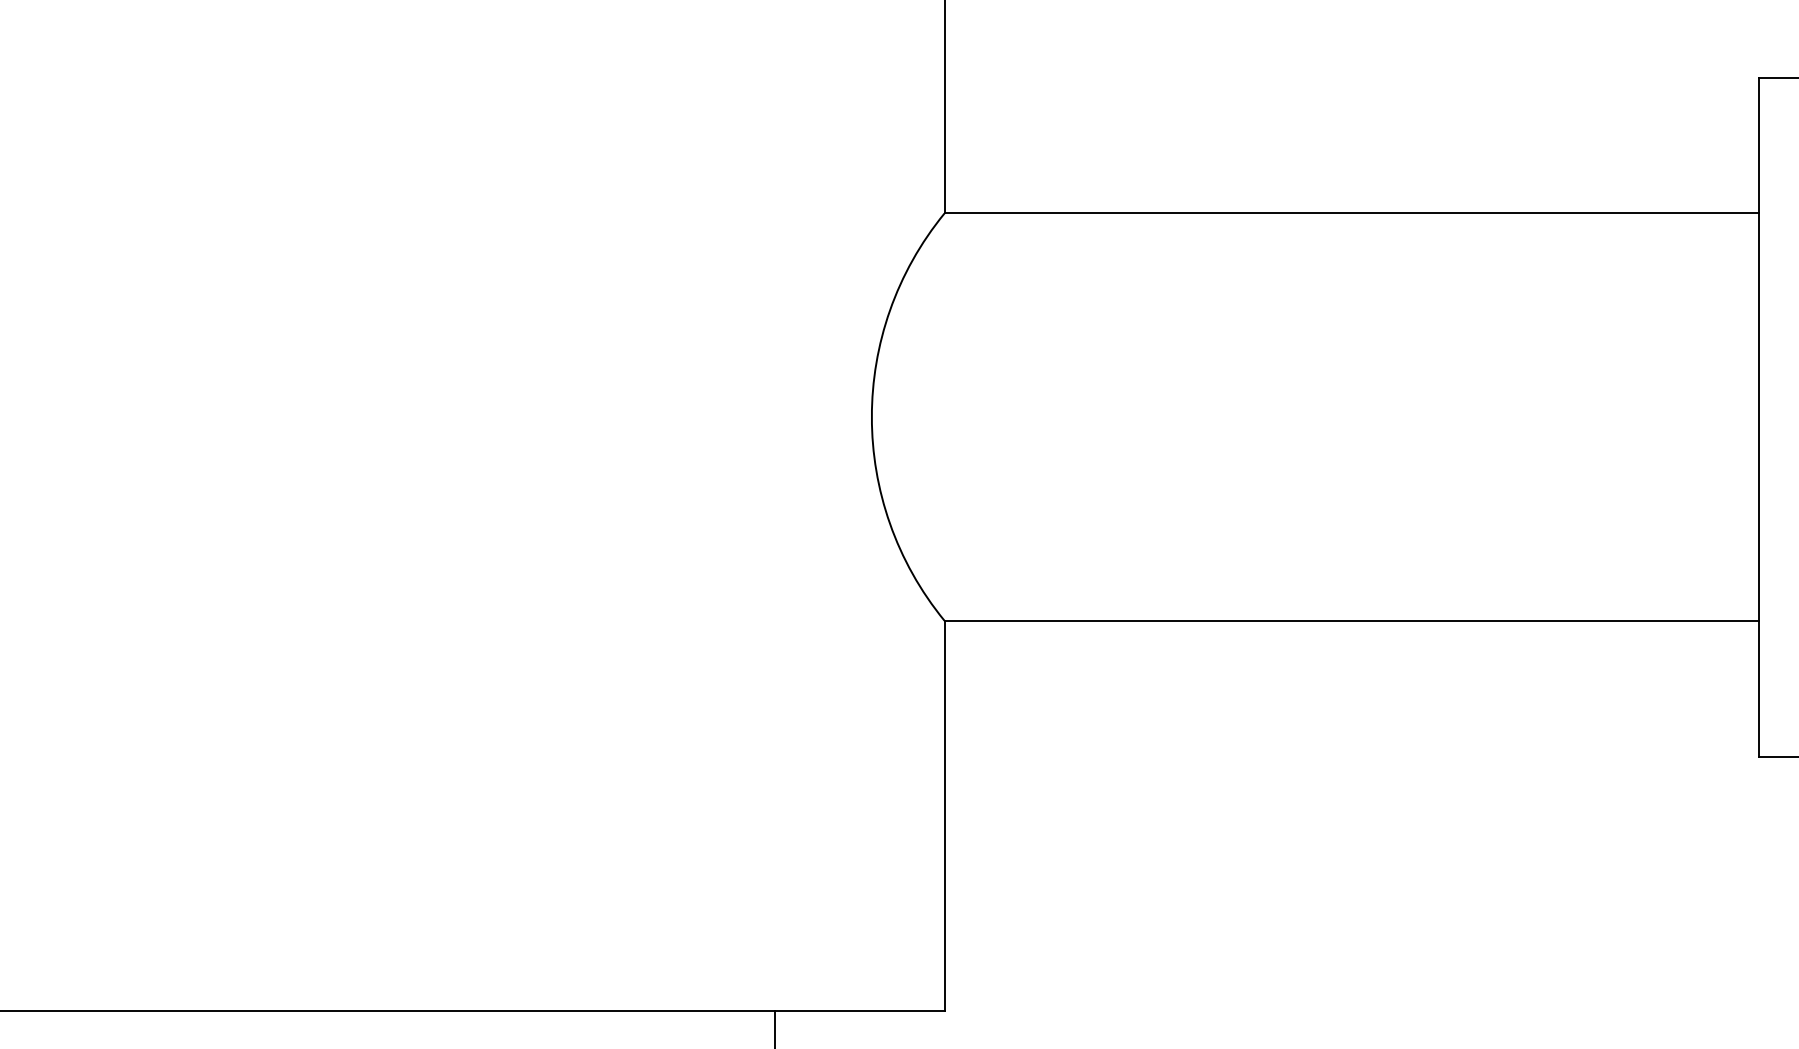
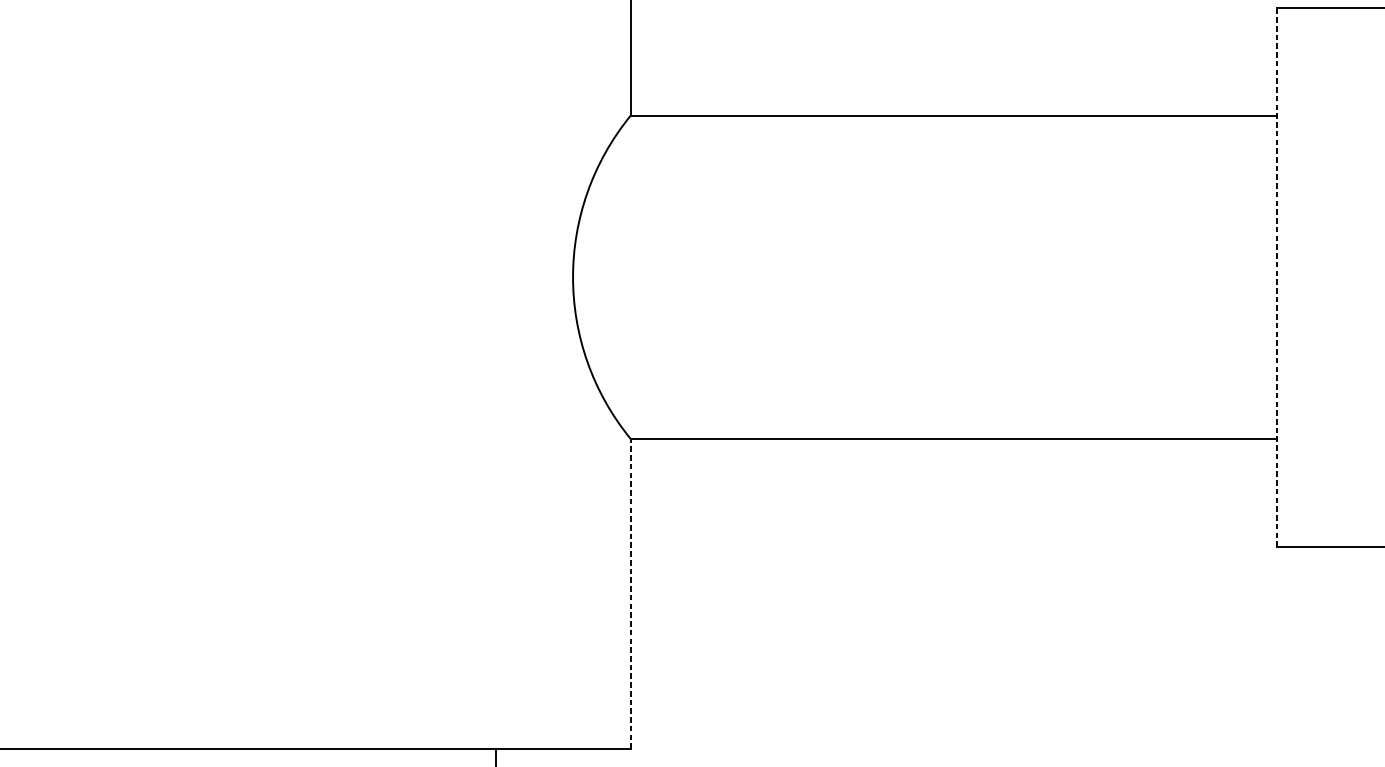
line: (1759, 416) -> (1277, 276), solid -> dashed
line: (944, 815) -> (630, 593), solid -> dashed

